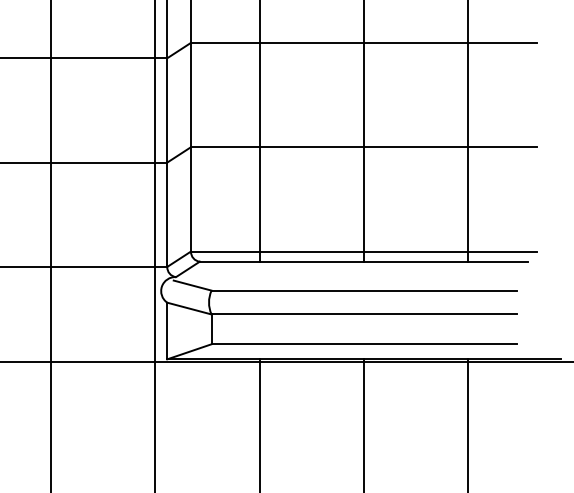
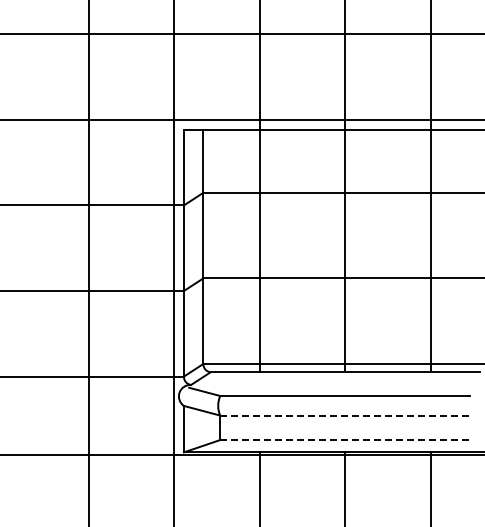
line: (364, 314) -> (345, 415), solid -> dashed
line: (364, 344) -> (345, 440), solid -> dashed

